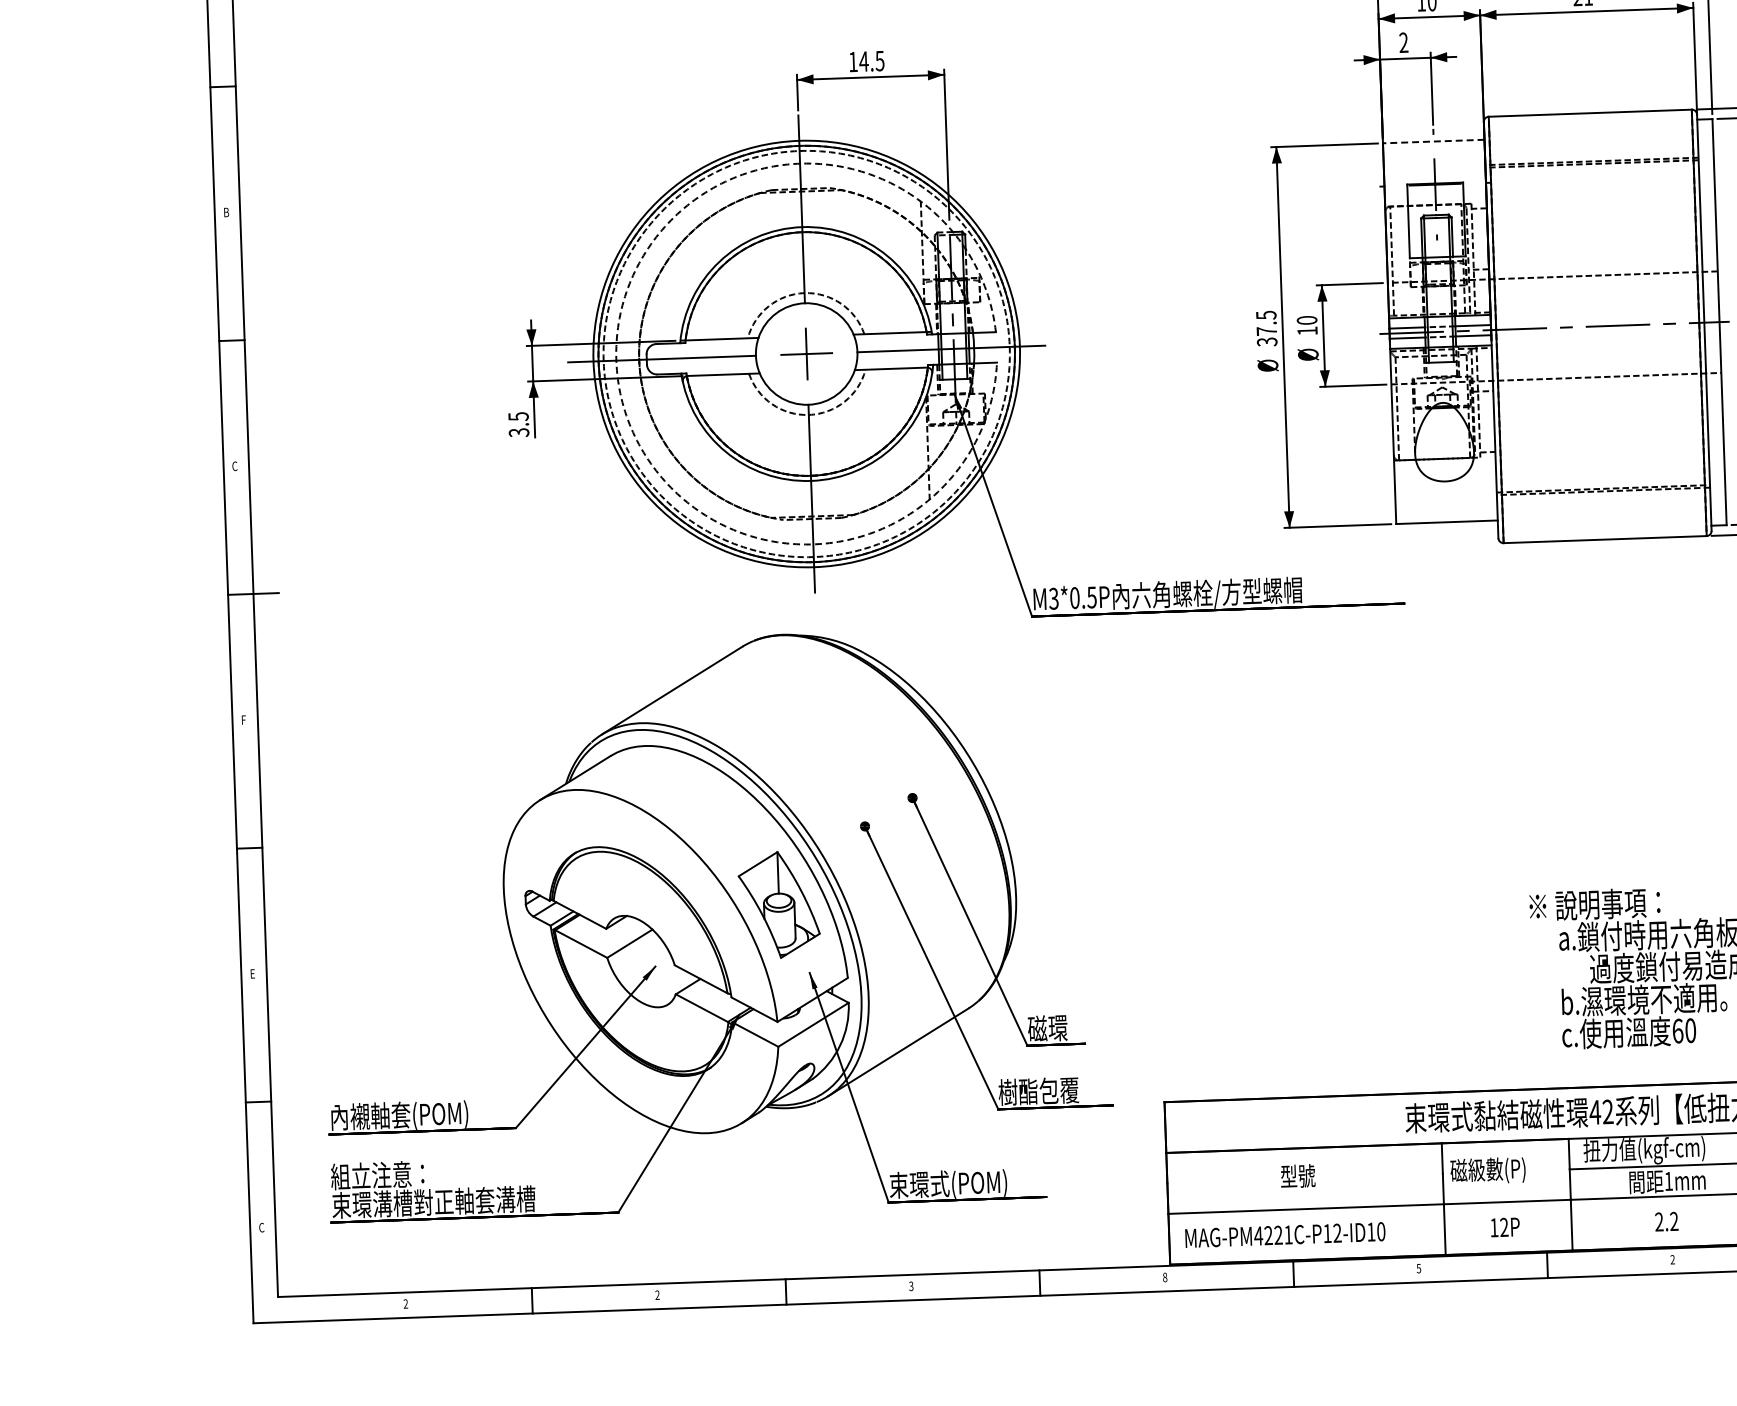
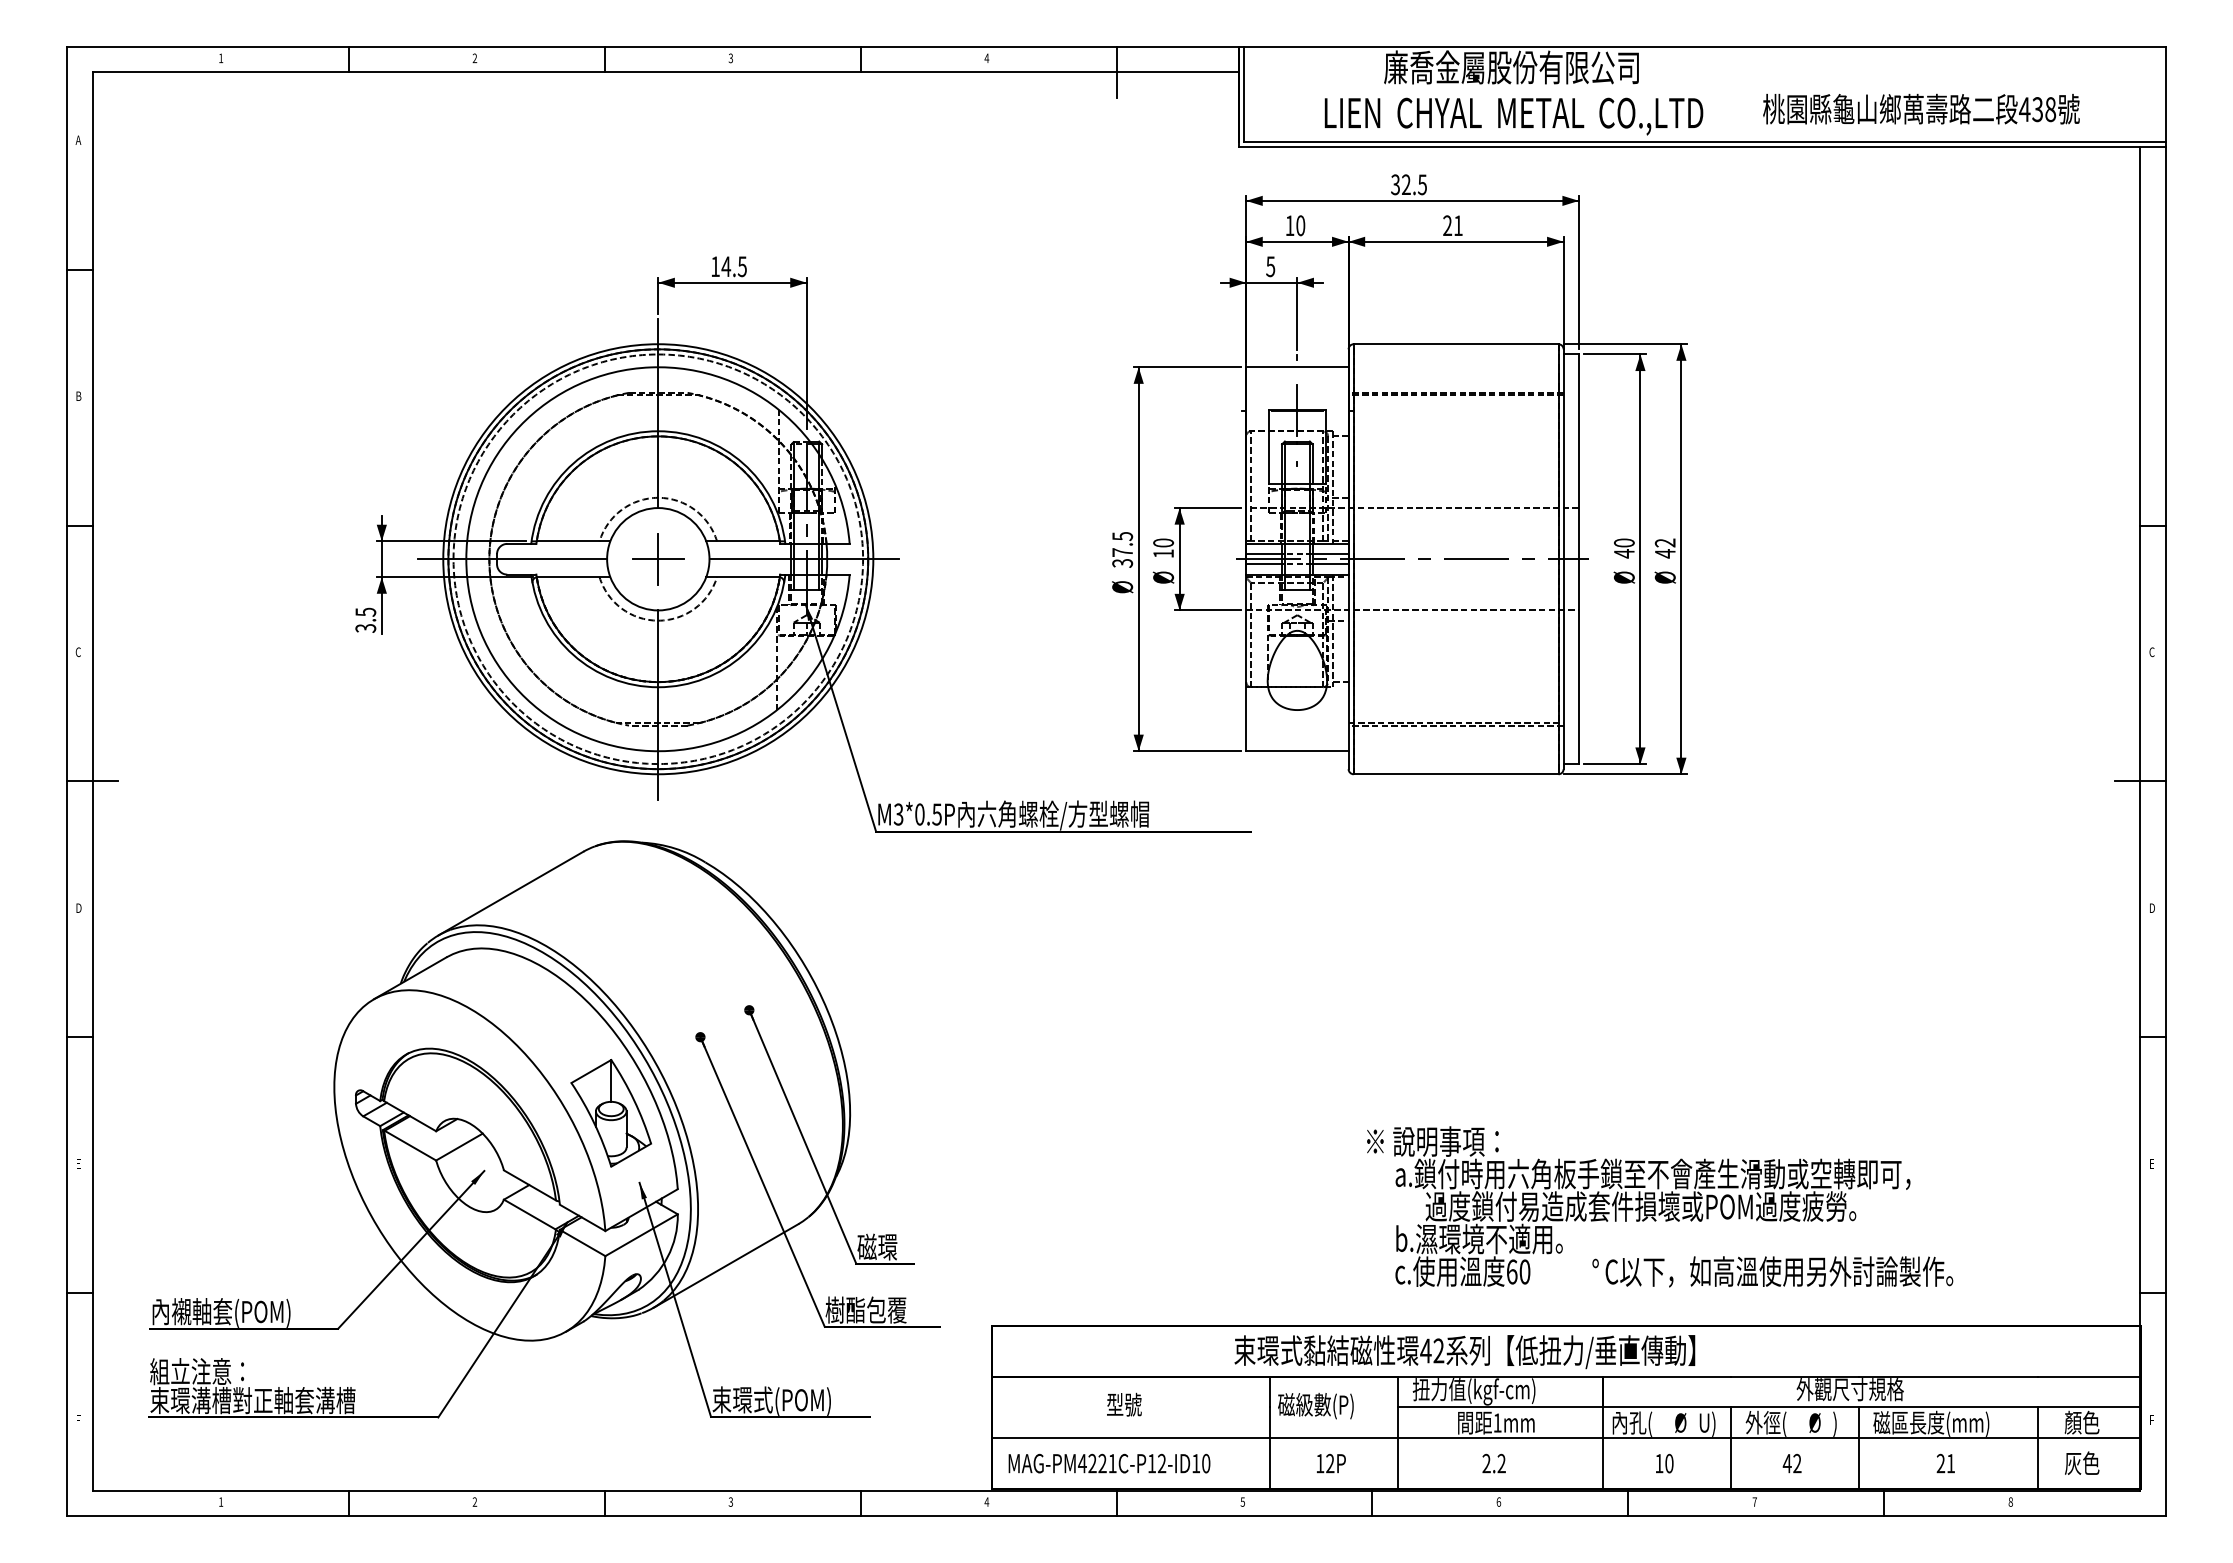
text: (1403, 42) -> (1270, 266), 2 -> 5
line: (1432, 141) -> (1296, 367), dashed -> solid
arc: (616, 360) -> (466, 559), dashed -> solid
text: (243, 719) -> (78, 907), F -> D
text: (261, 1227) -> (78, 1419), C -> F
text: (1672, 1259) -> (1498, 1501), 2 -> 6
text: (1164, 1276) -> (986, 1501), 8 -> 4
text: (405, 1303) -> (220, 1501), 2 -> 1

